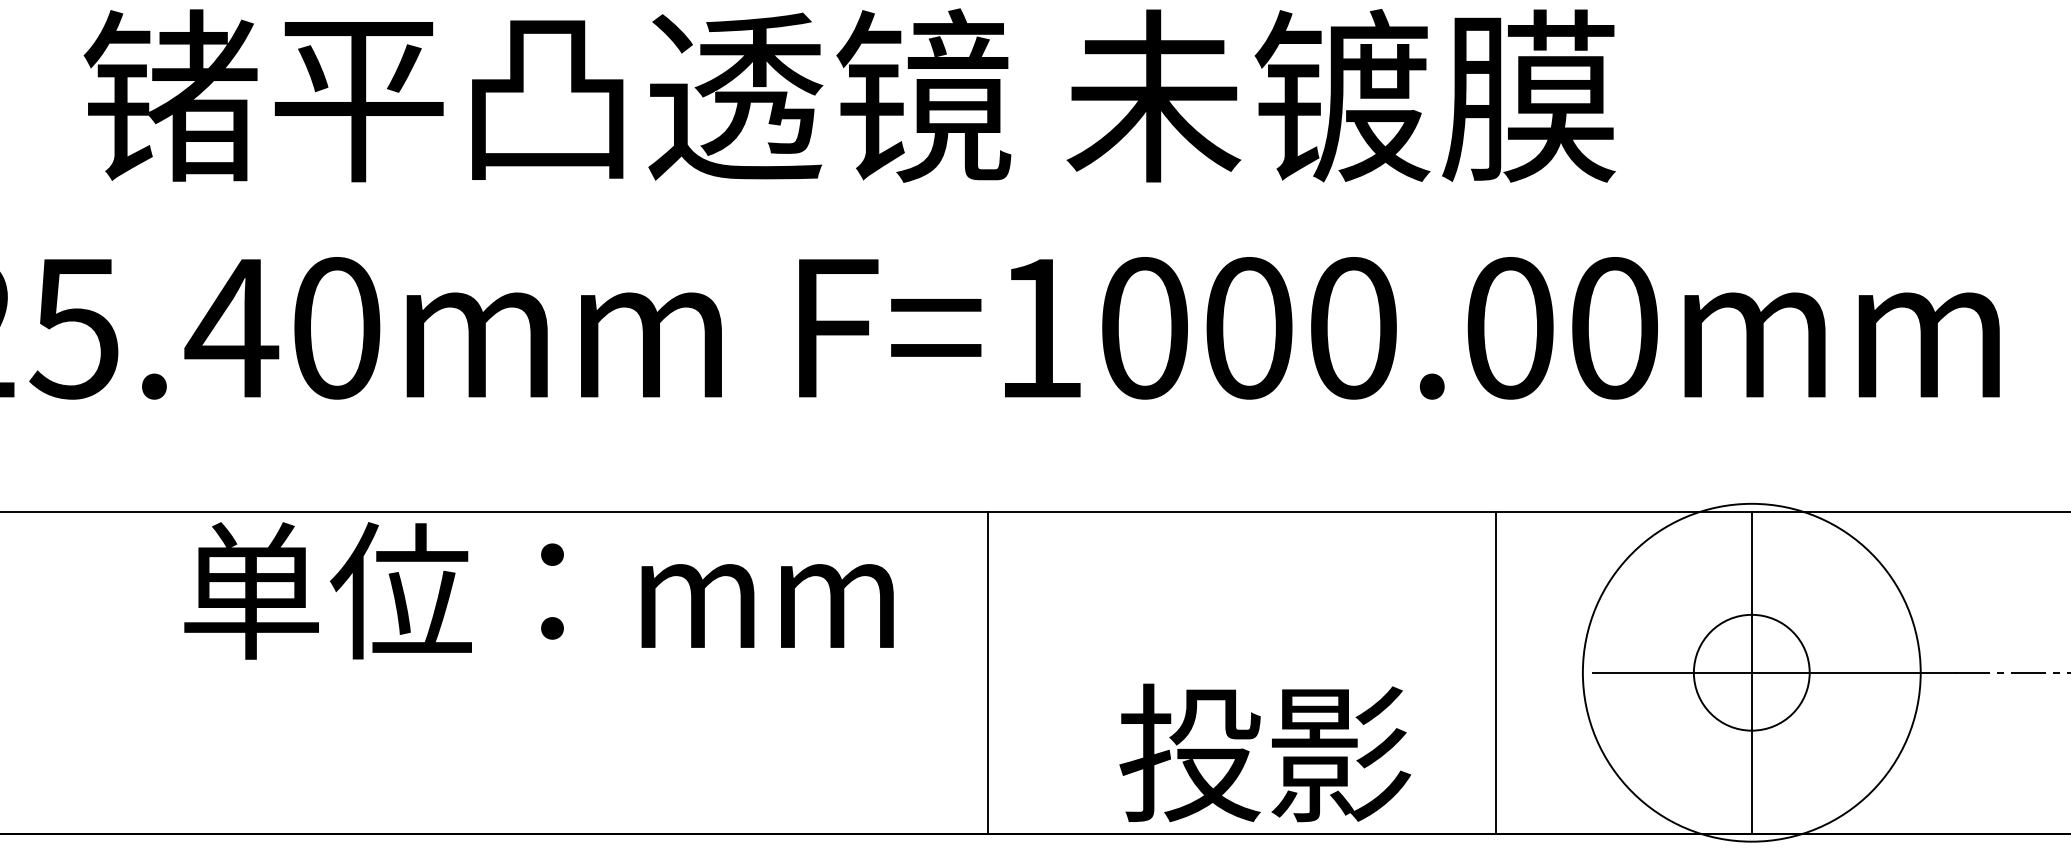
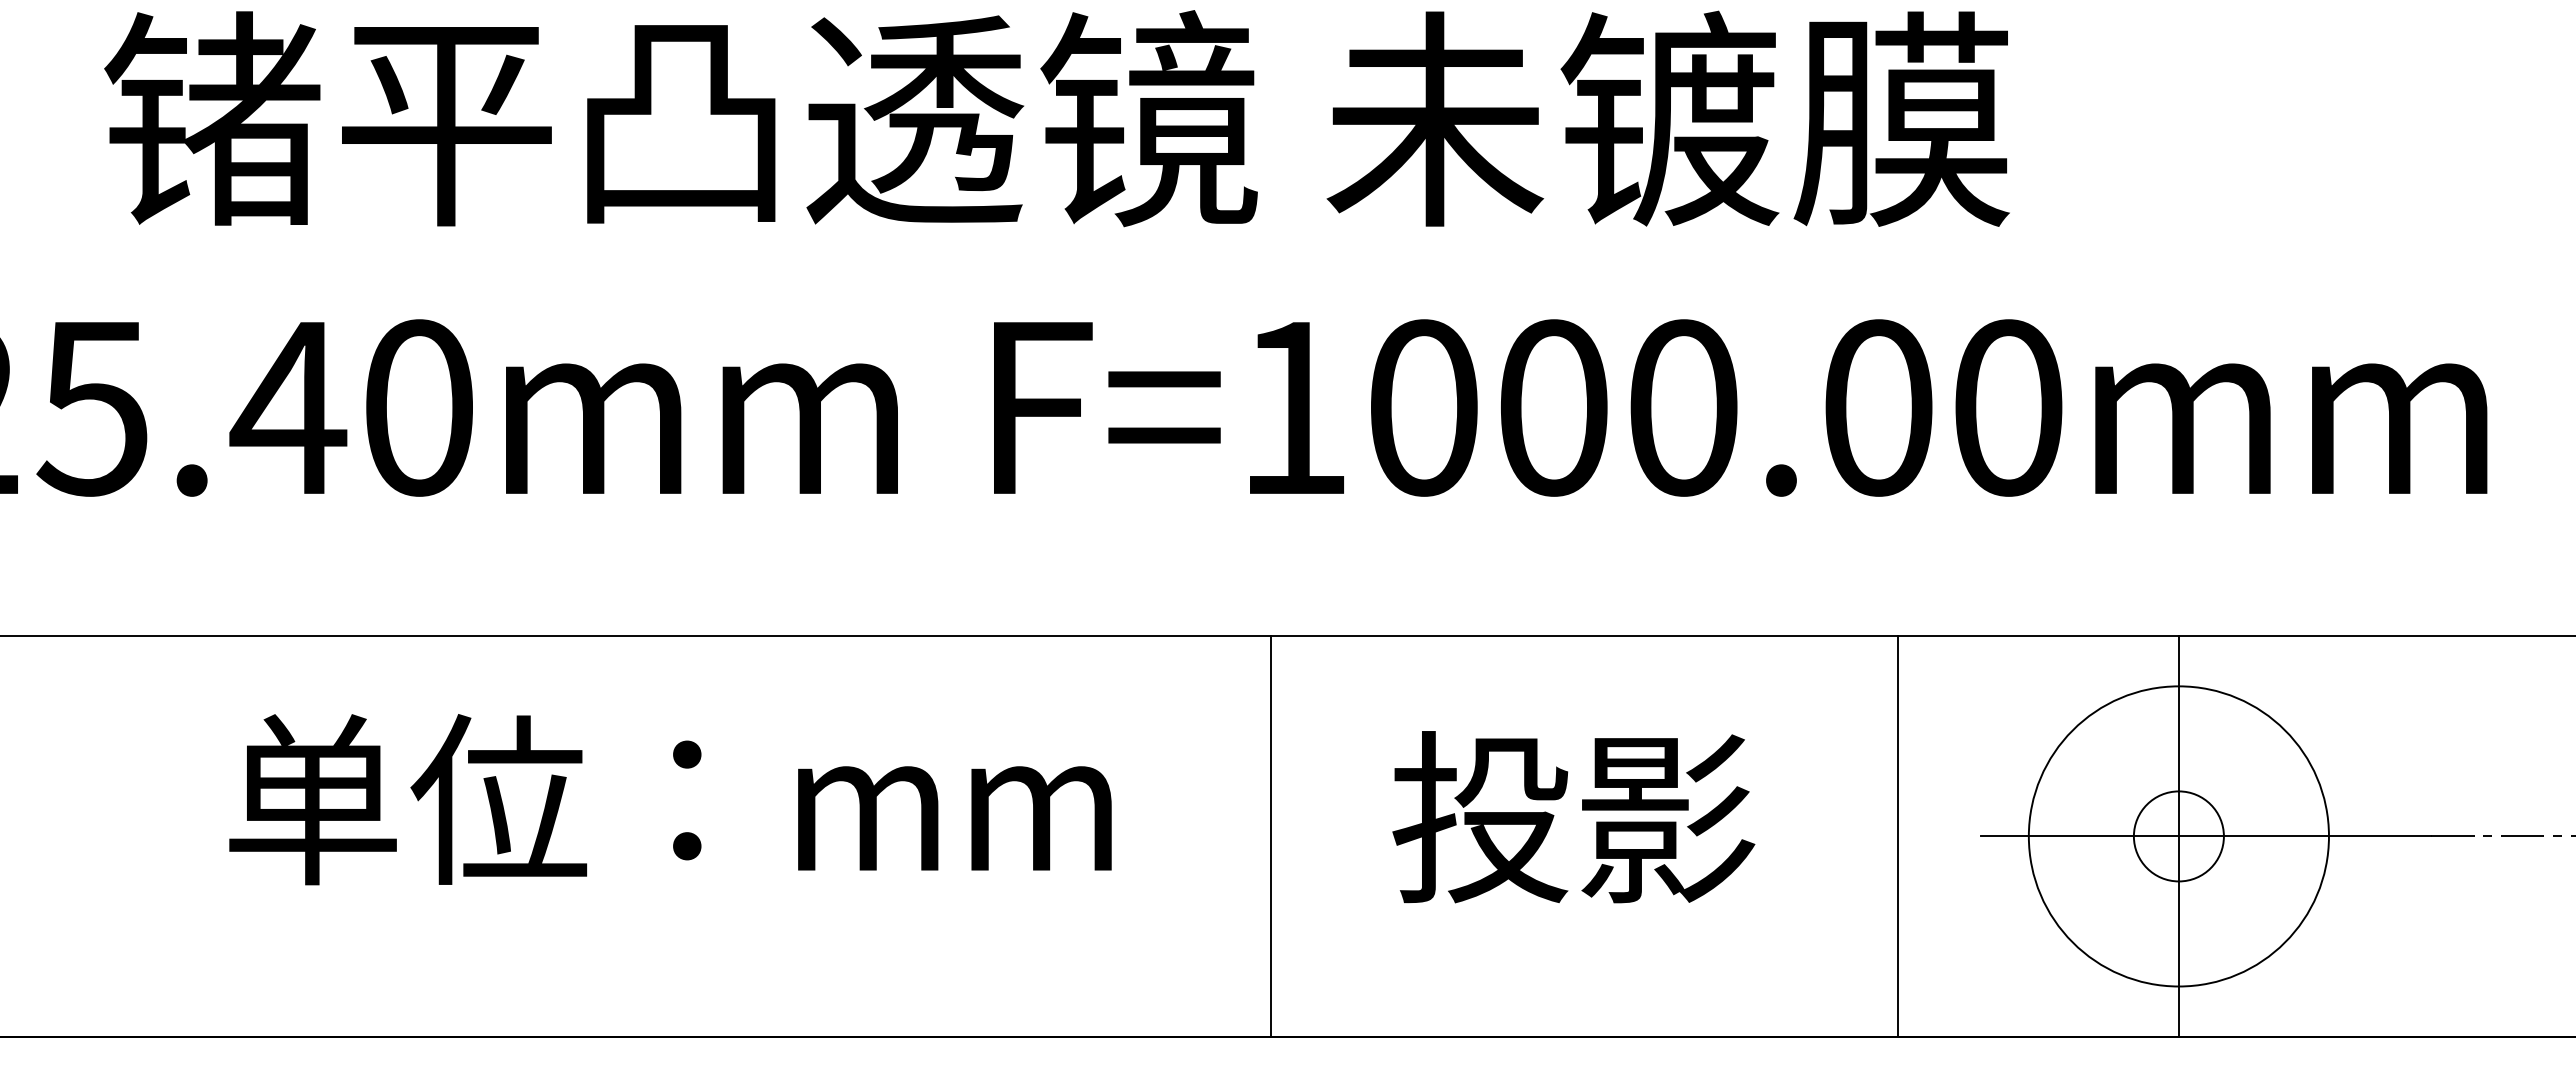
text: (539, 590) -> (670, 799), moved
line: (988, 672) -> (1271, 836), moved
line: (1495, 672) -> (1897, 836), moved
circle: (1751, 672) -> (2178, 836), size x0.62
circle: (1751, 672) -> (2178, 836), size x0.71
text: (1265, 753) -> (1573, 817), moved

